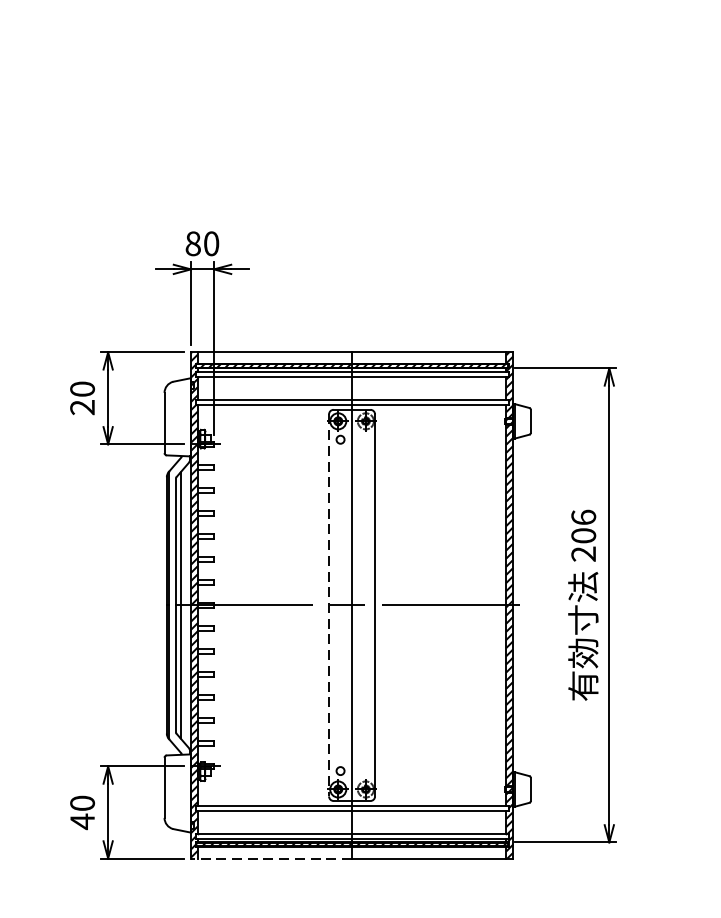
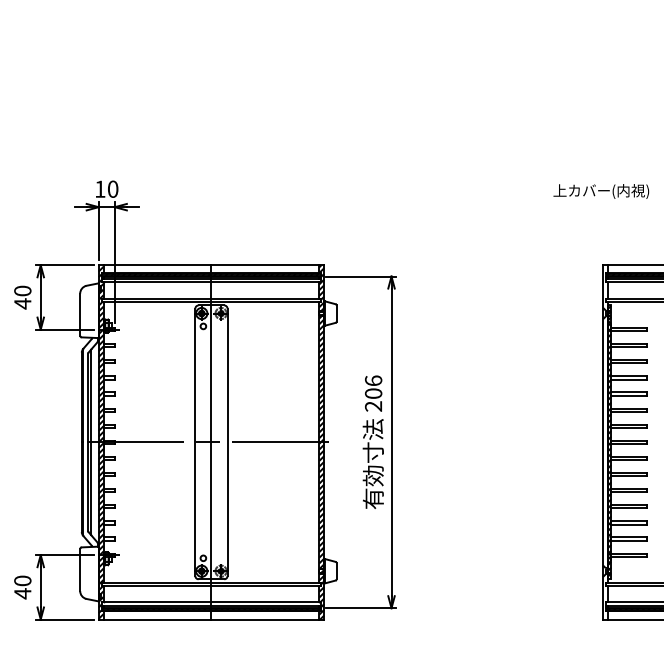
text: (193, 242) -> (100, 188), 80 -> 10
text: (82, 406) -> (22, 303), 20 -> 40
line: (329, 605) -> (195, 442), dashed -> solid
line: (270, 858) -> (154, 619), dashed -> solid

